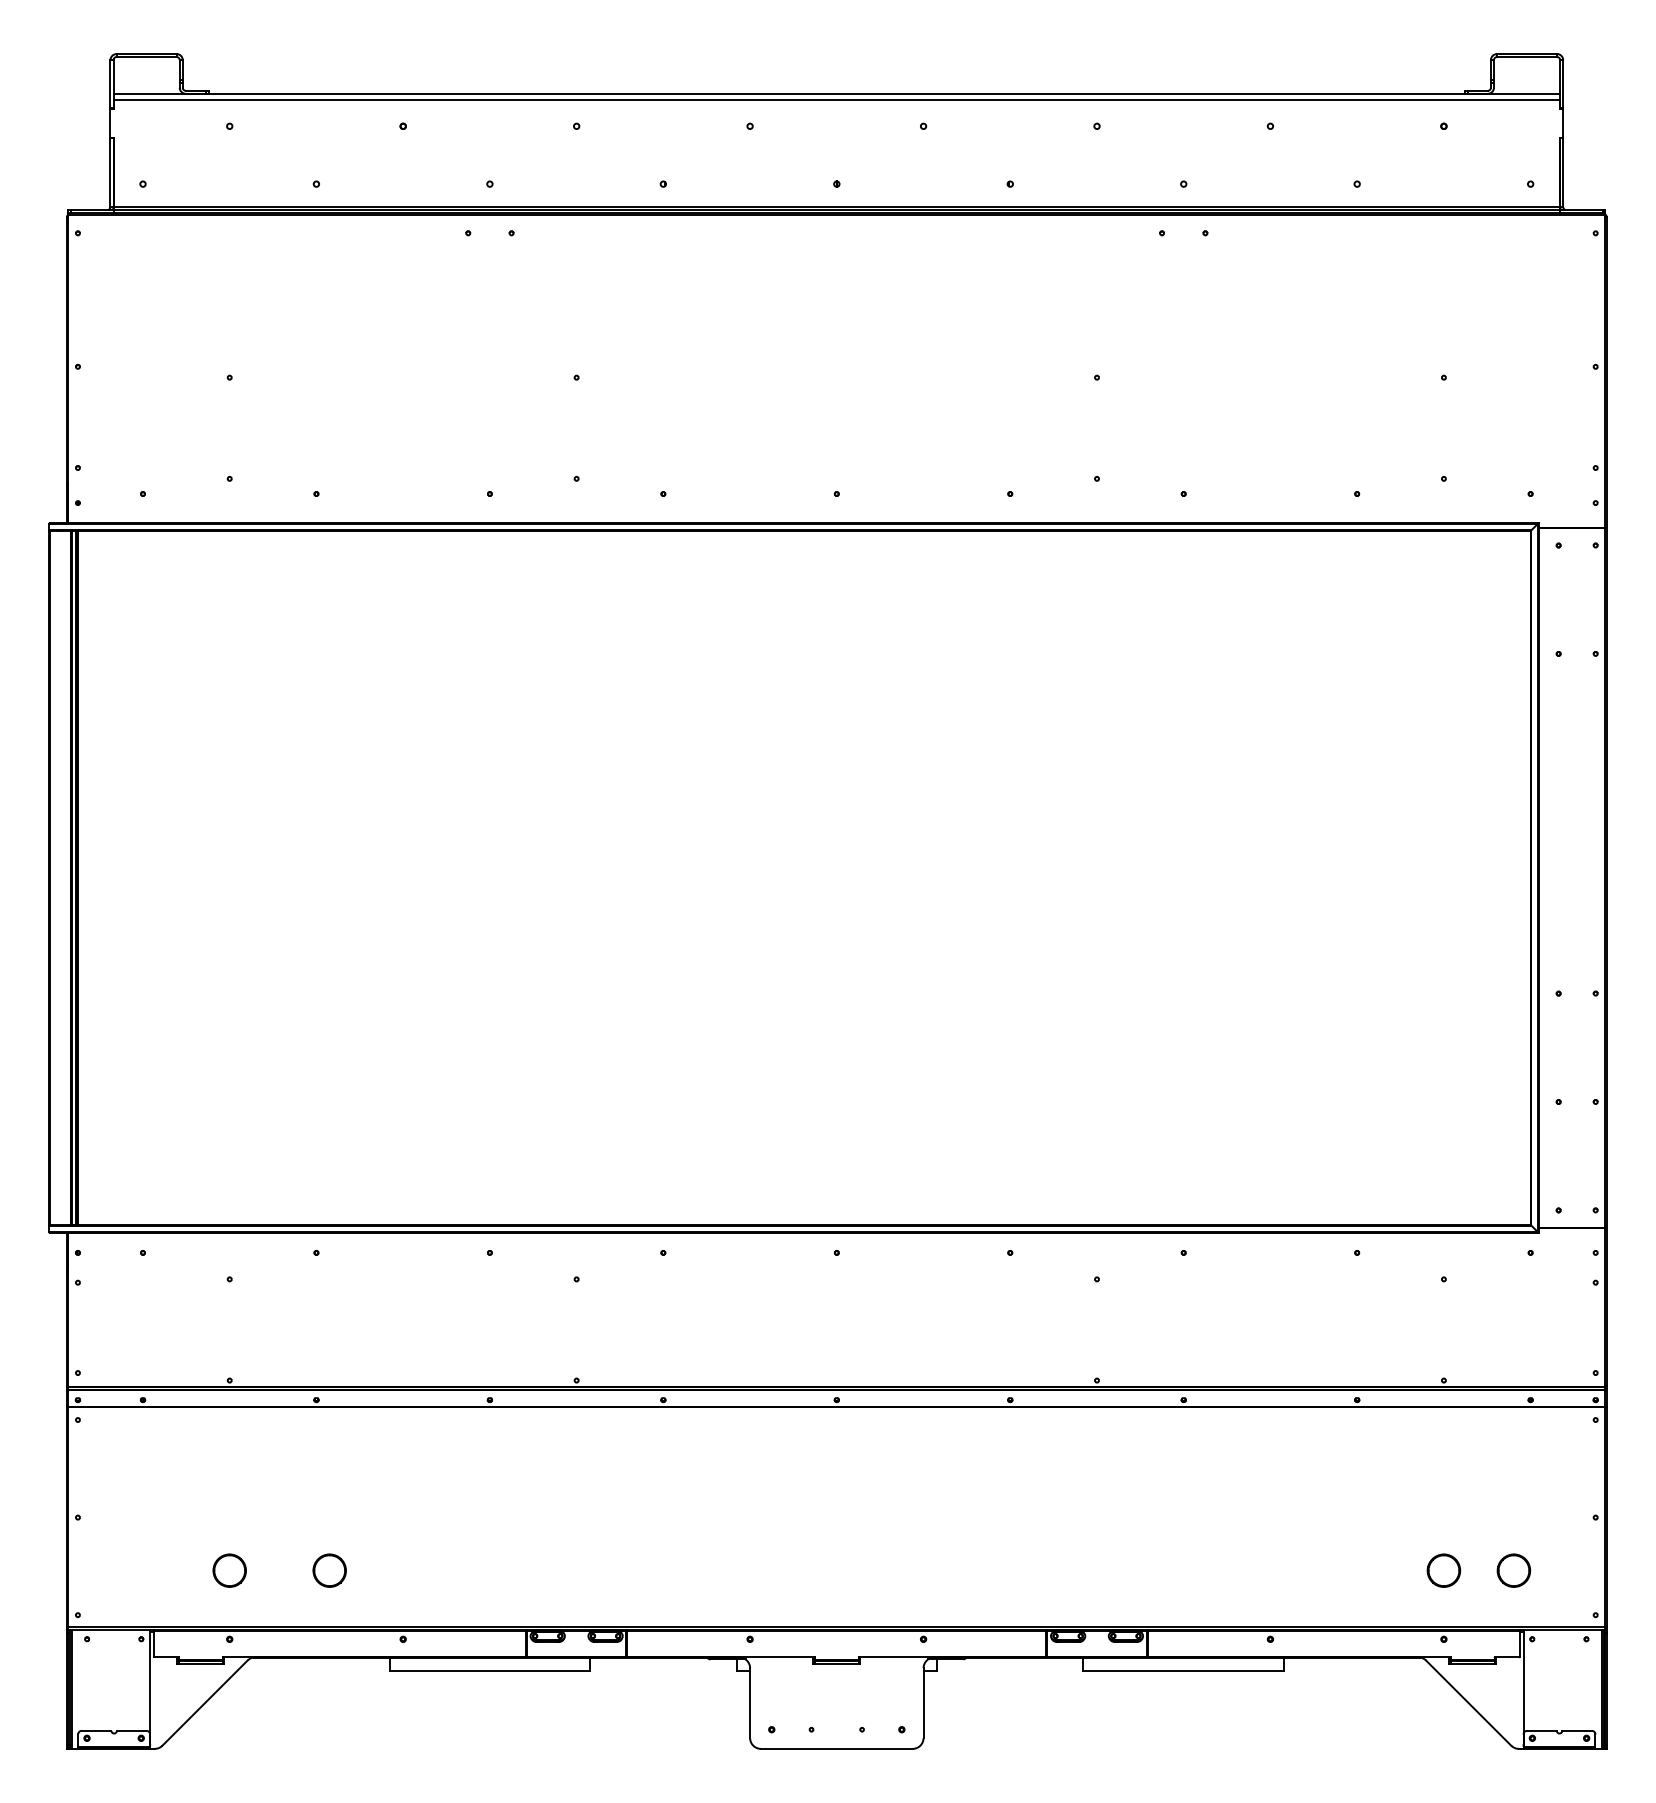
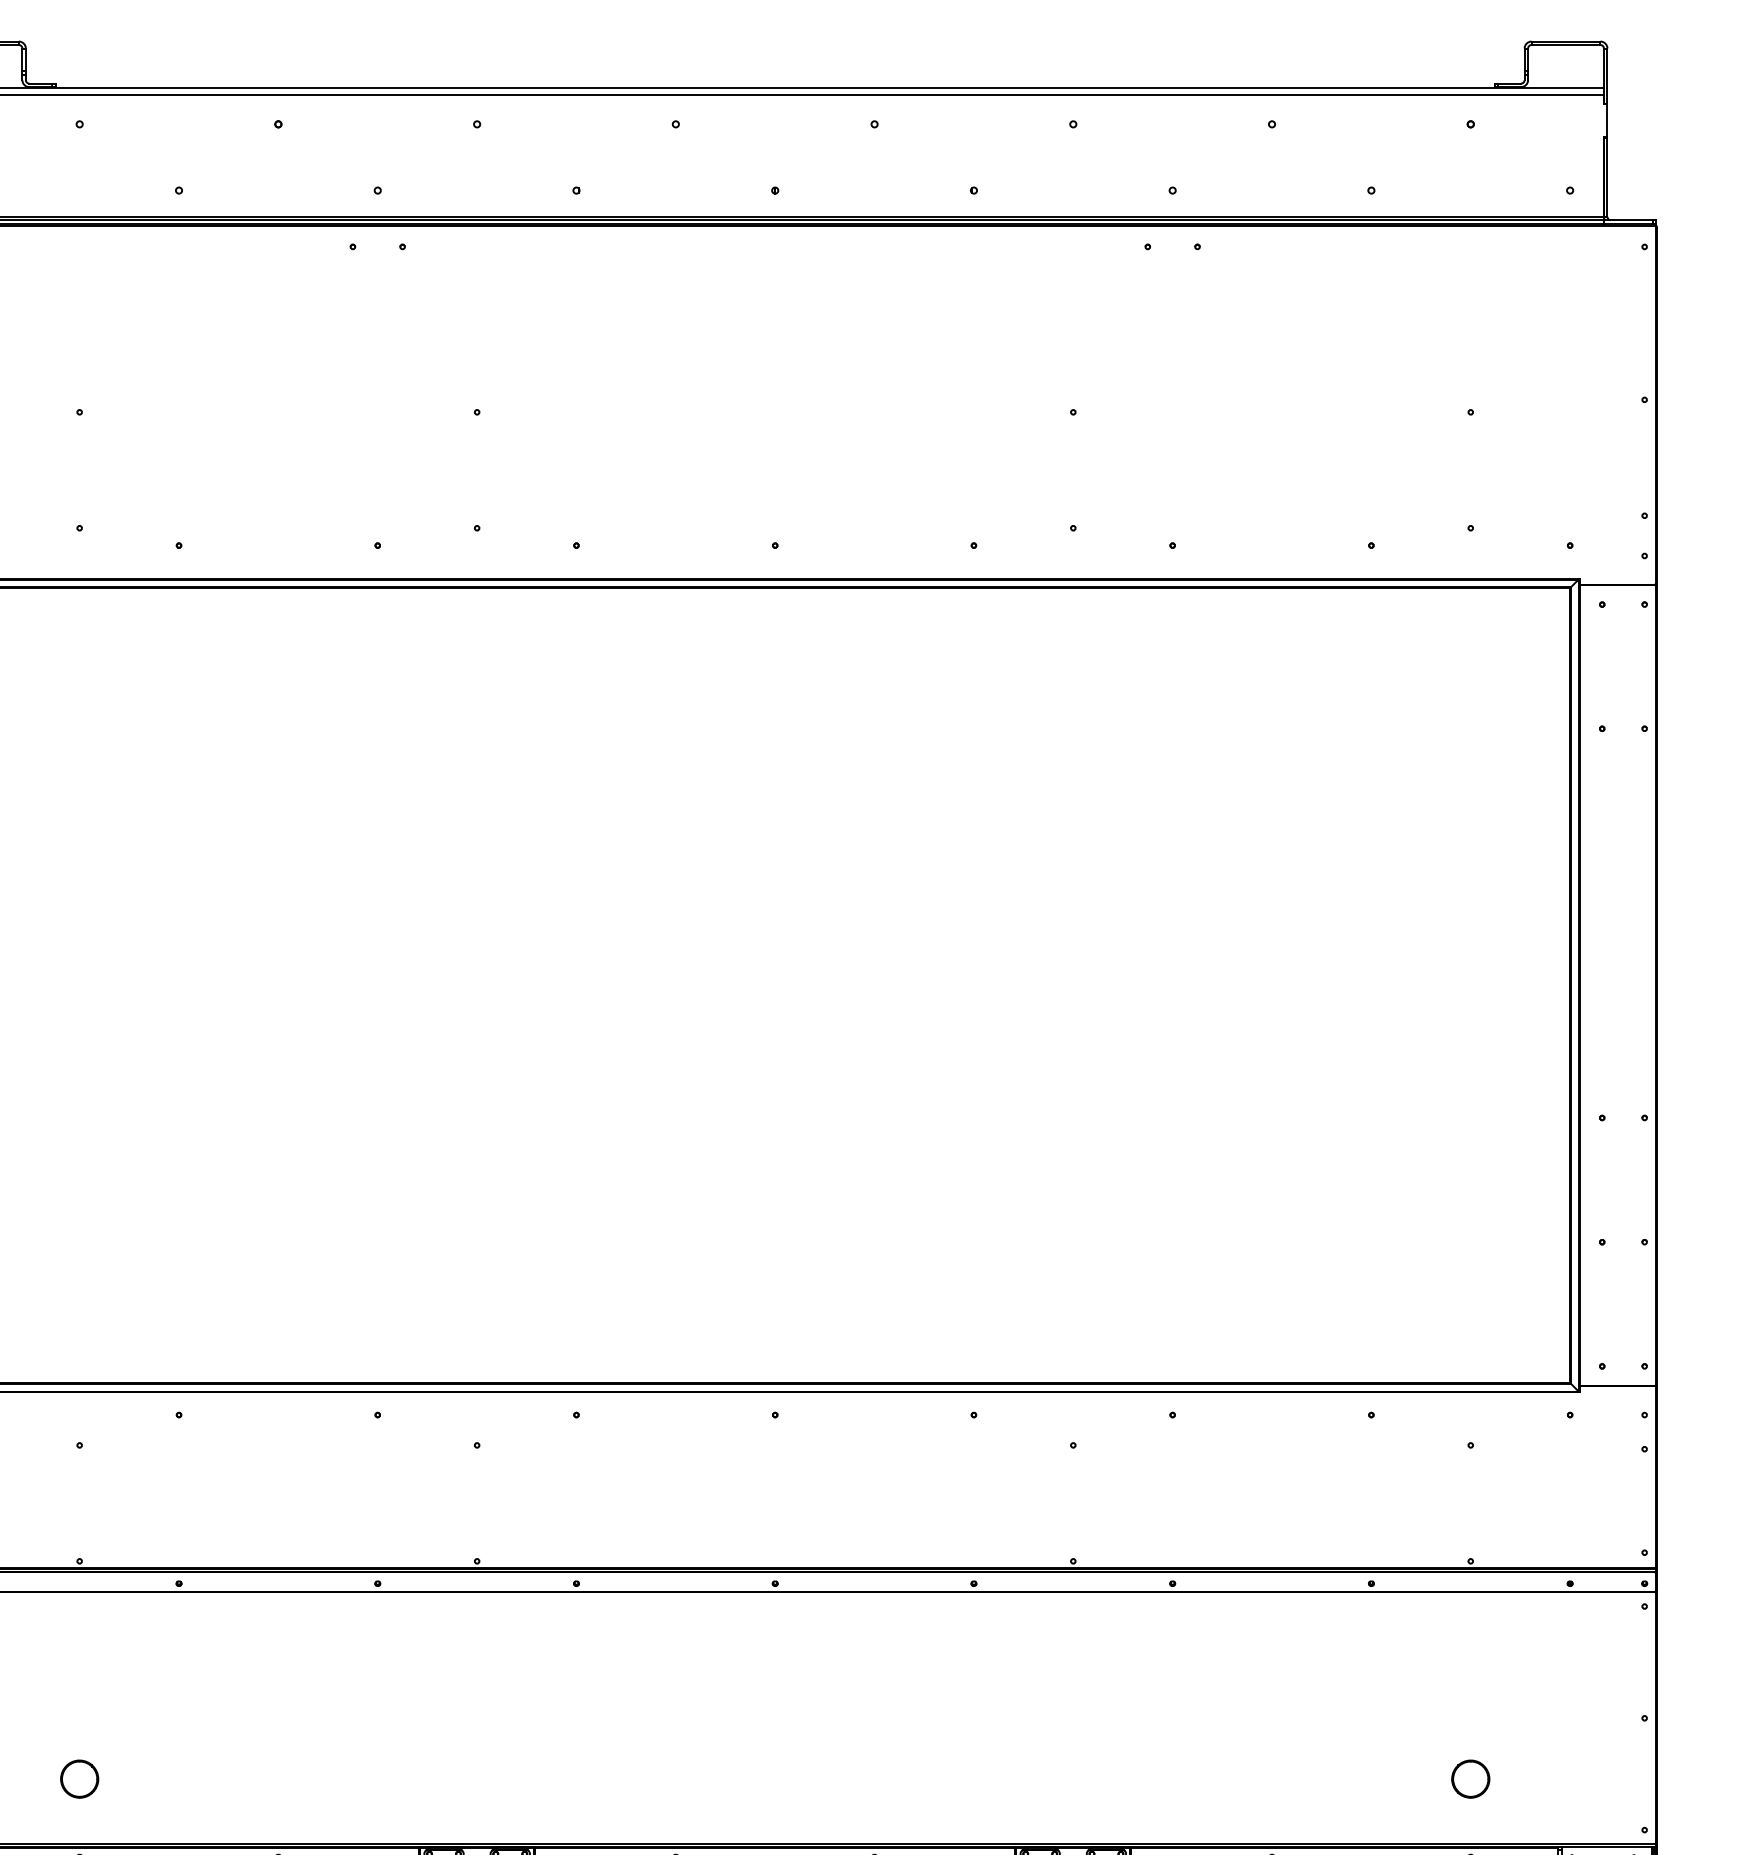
part: (329, 1570) -> (193, 1778), removed
part: (1513, 1570) -> (1550, 1778), removed

